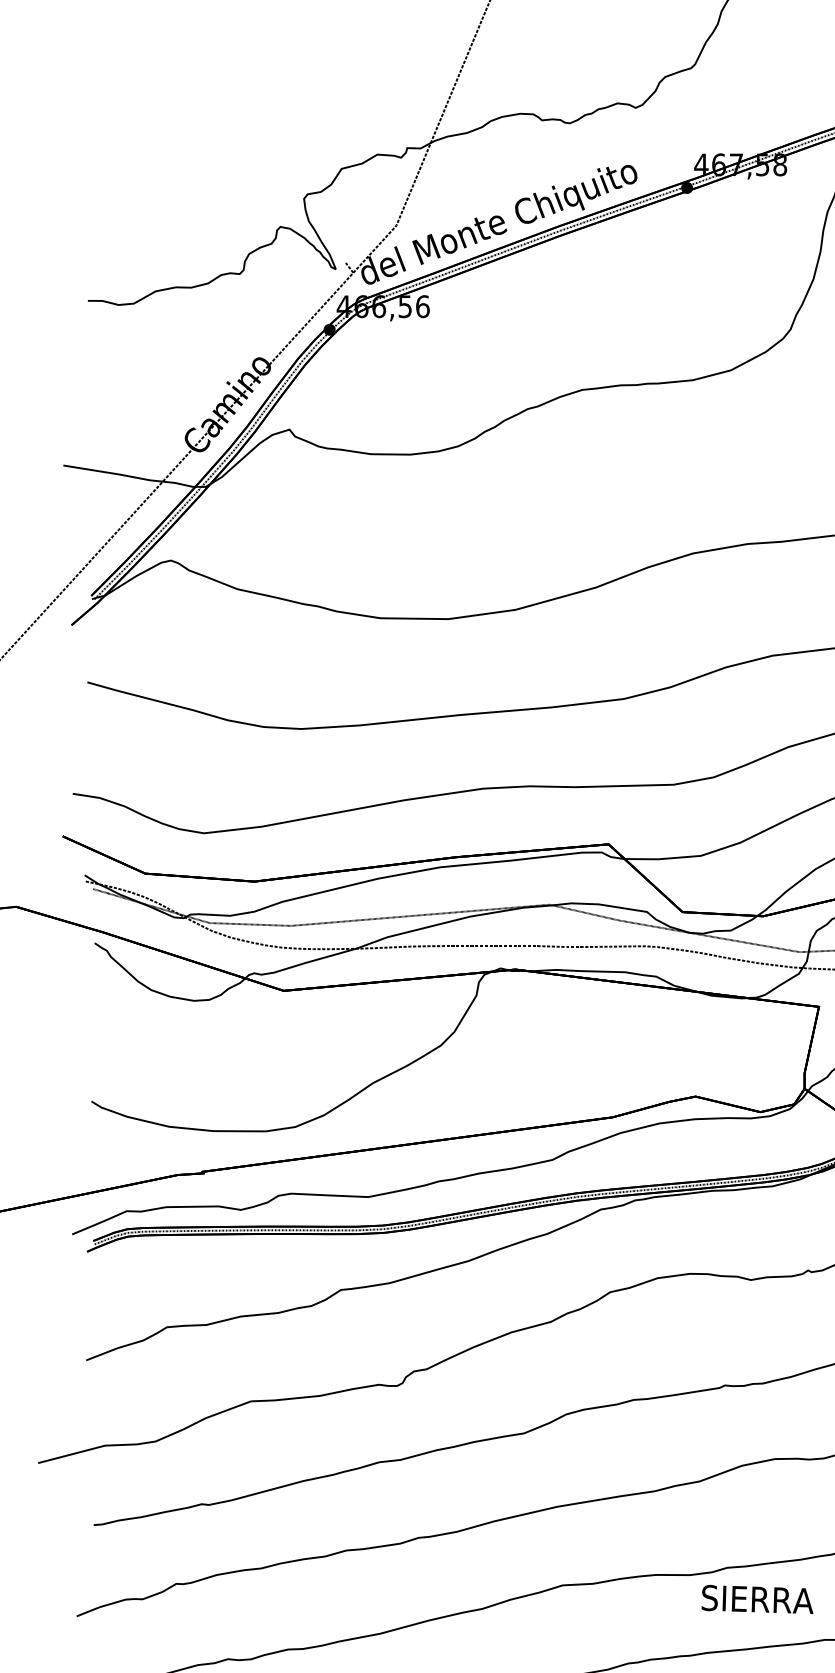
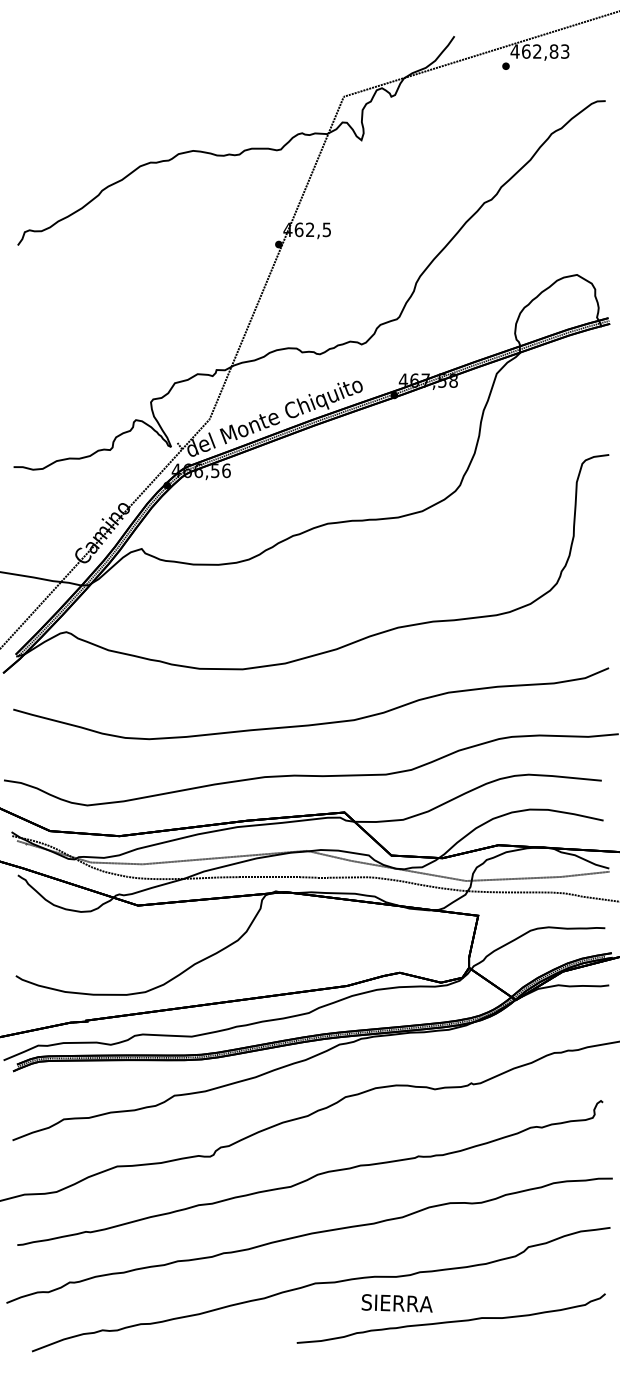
text: (756, 1599) -> (396, 1303), moved

